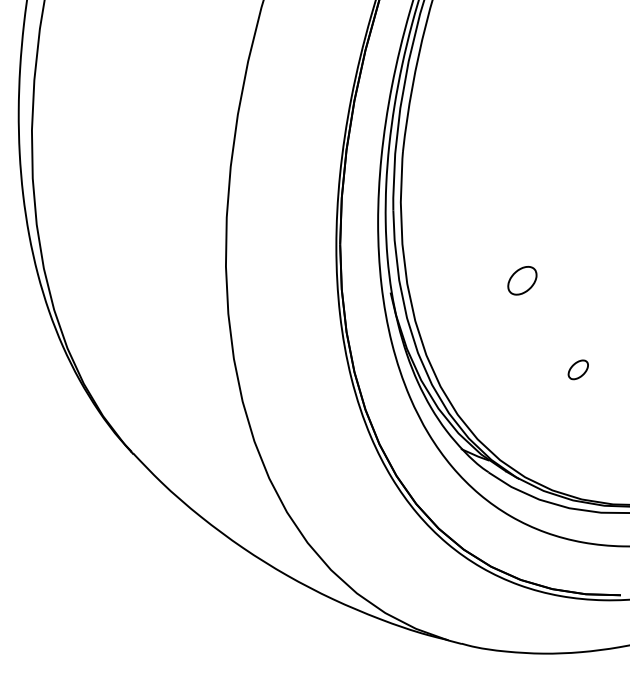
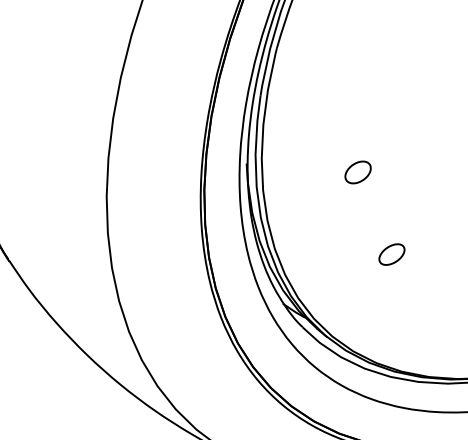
part: (578, 369) -> (392, 254), size x1.43

